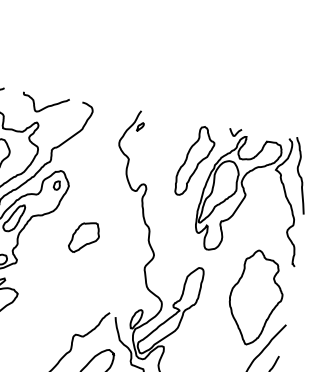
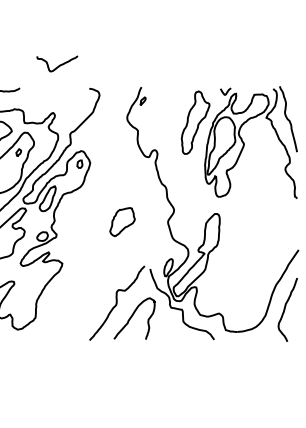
curve: (47, 105) -> (59, 64), moved
part: (84, 238) -> (122, 222), moved
part: (255, 298) -> (268, 231), removed

